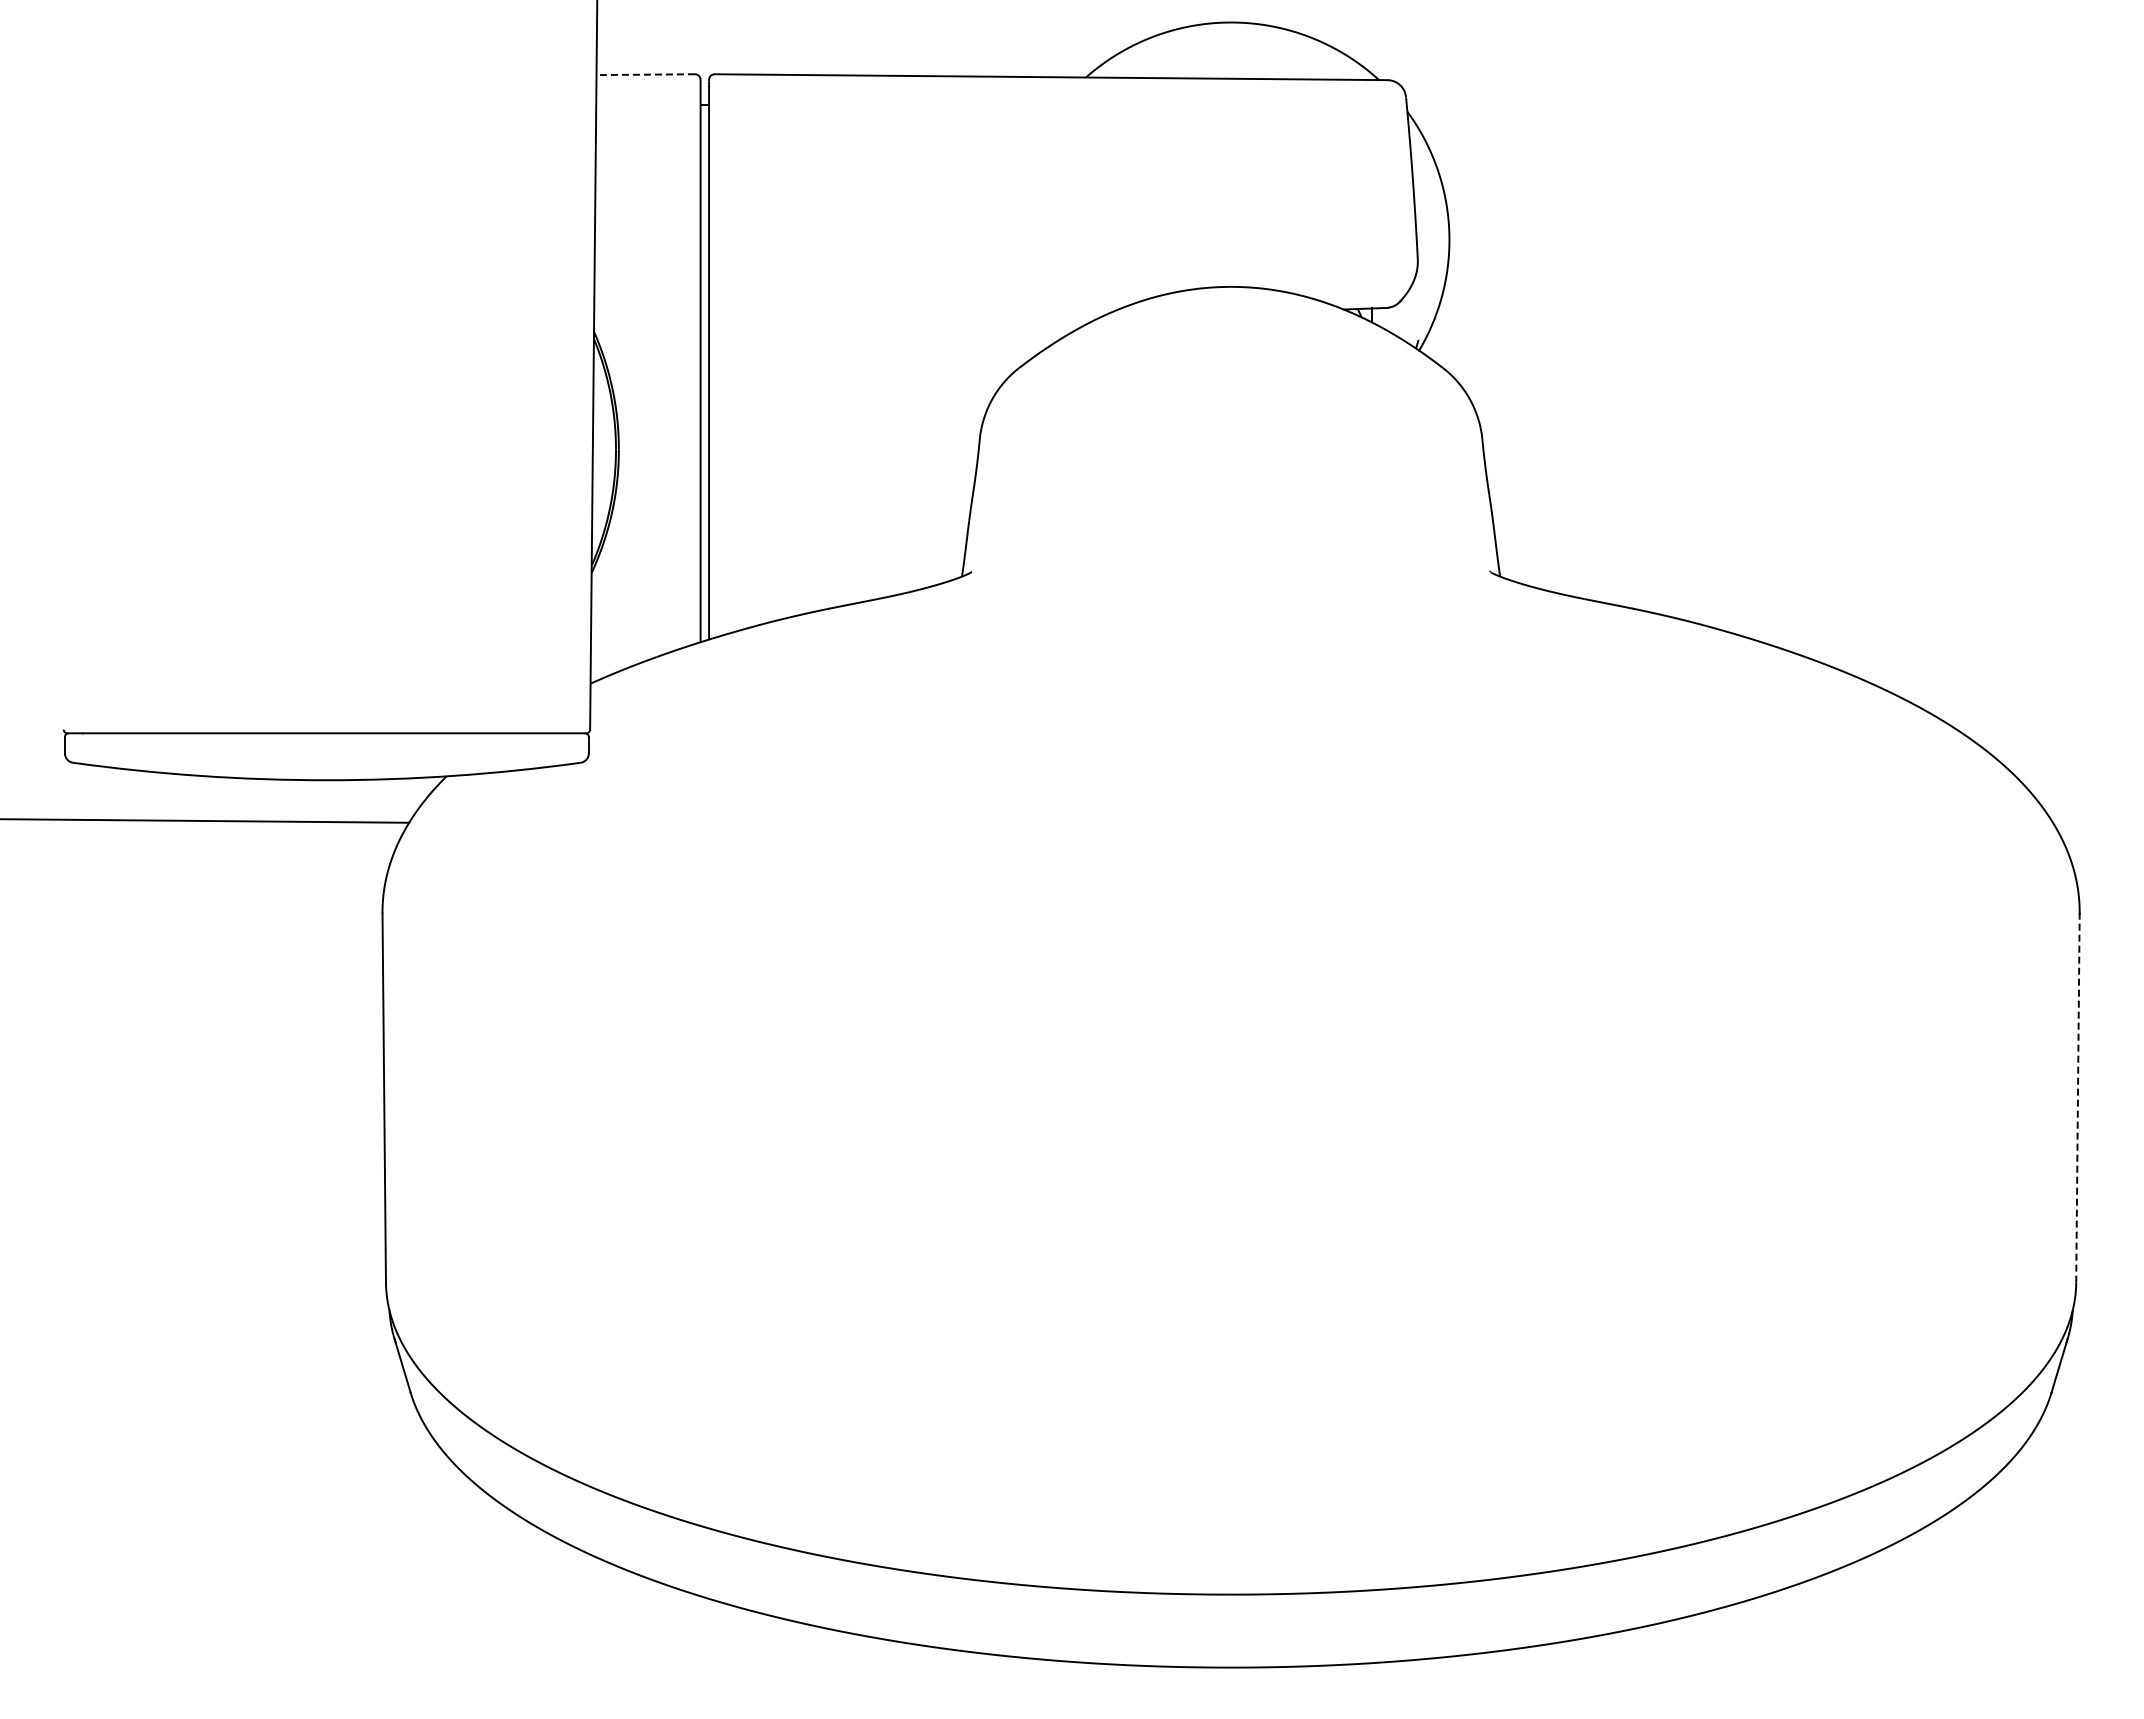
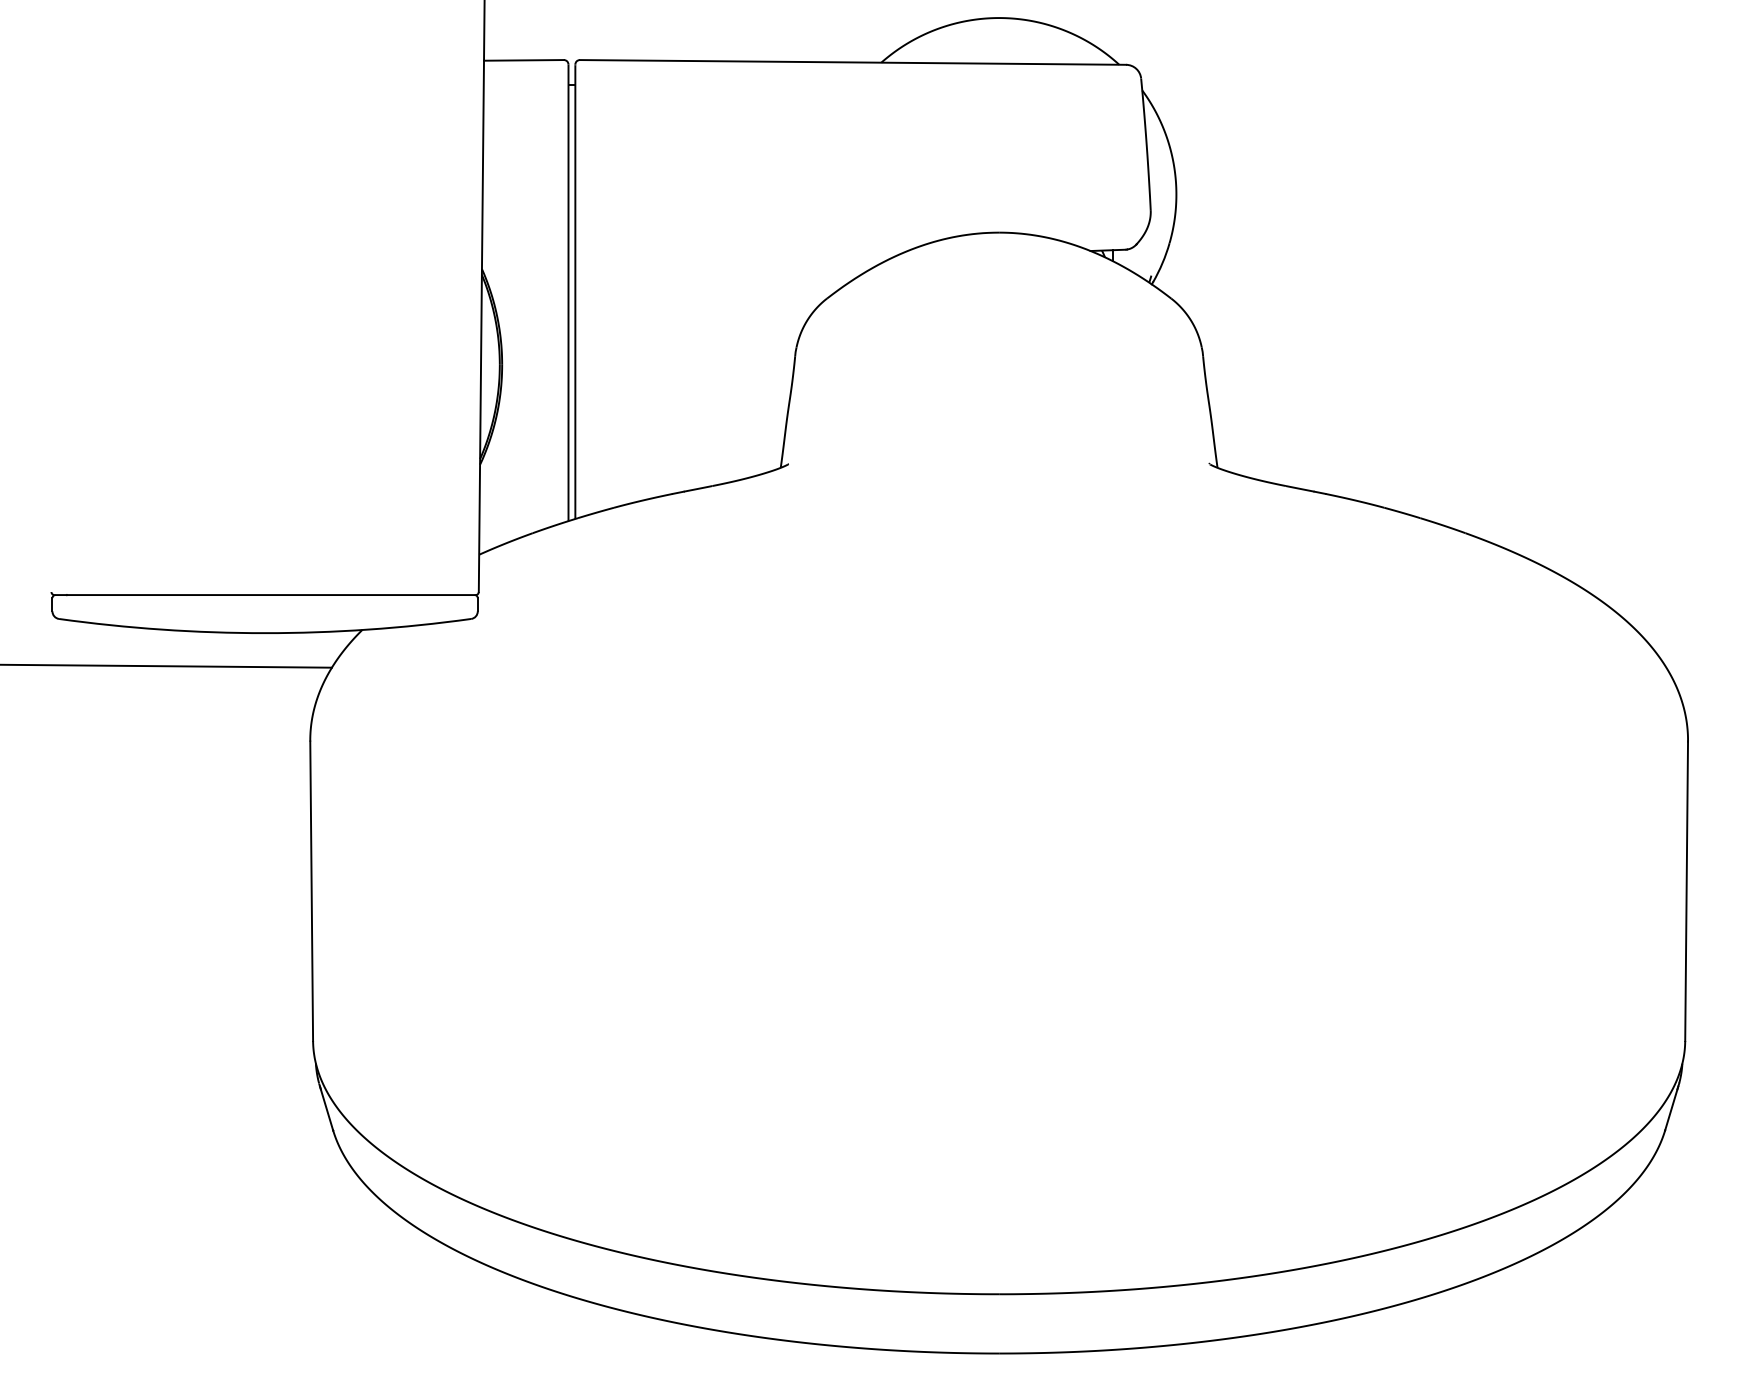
line: (645, 74) -> (523, 60), dashed -> solid
line: (2077, 1097) -> (1686, 890), dashed -> solid

